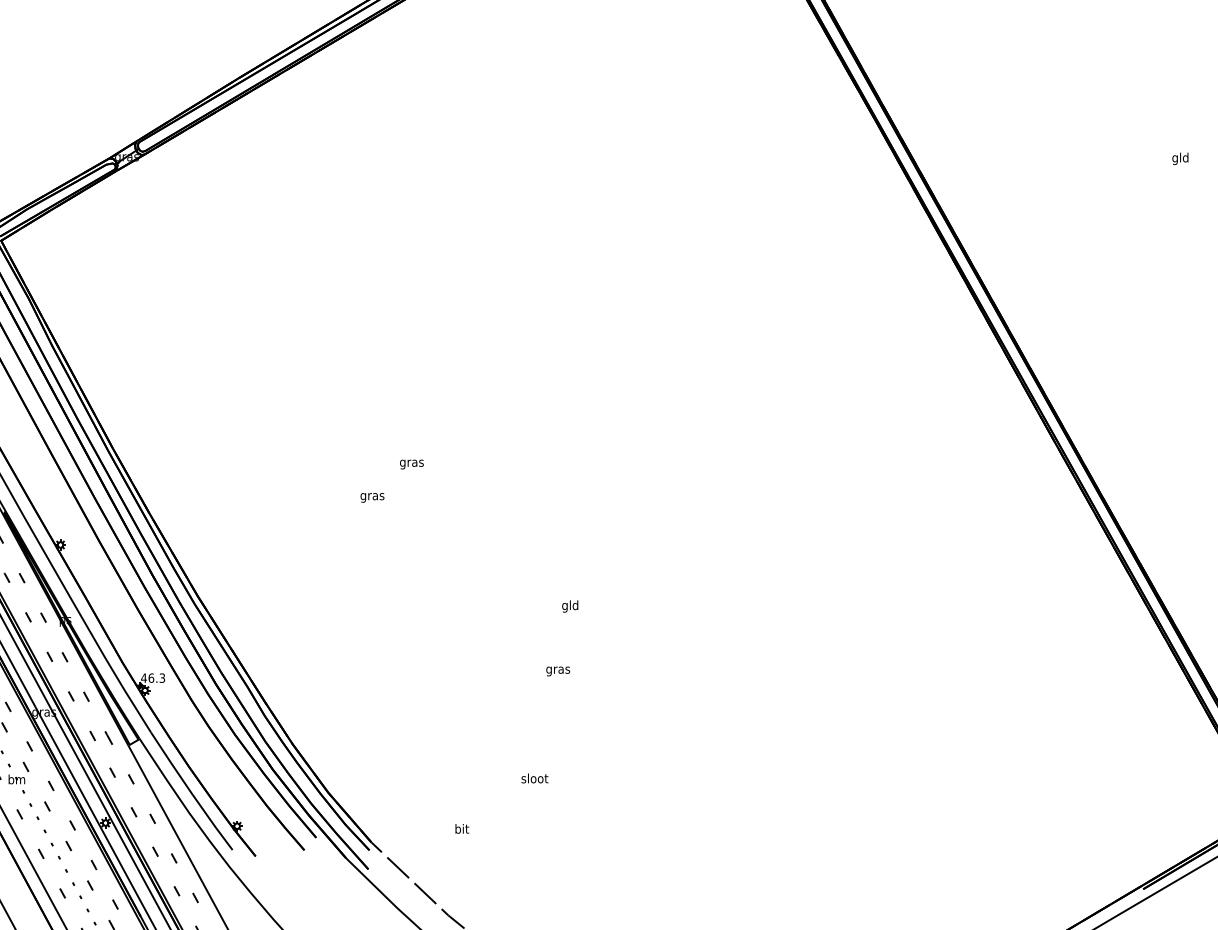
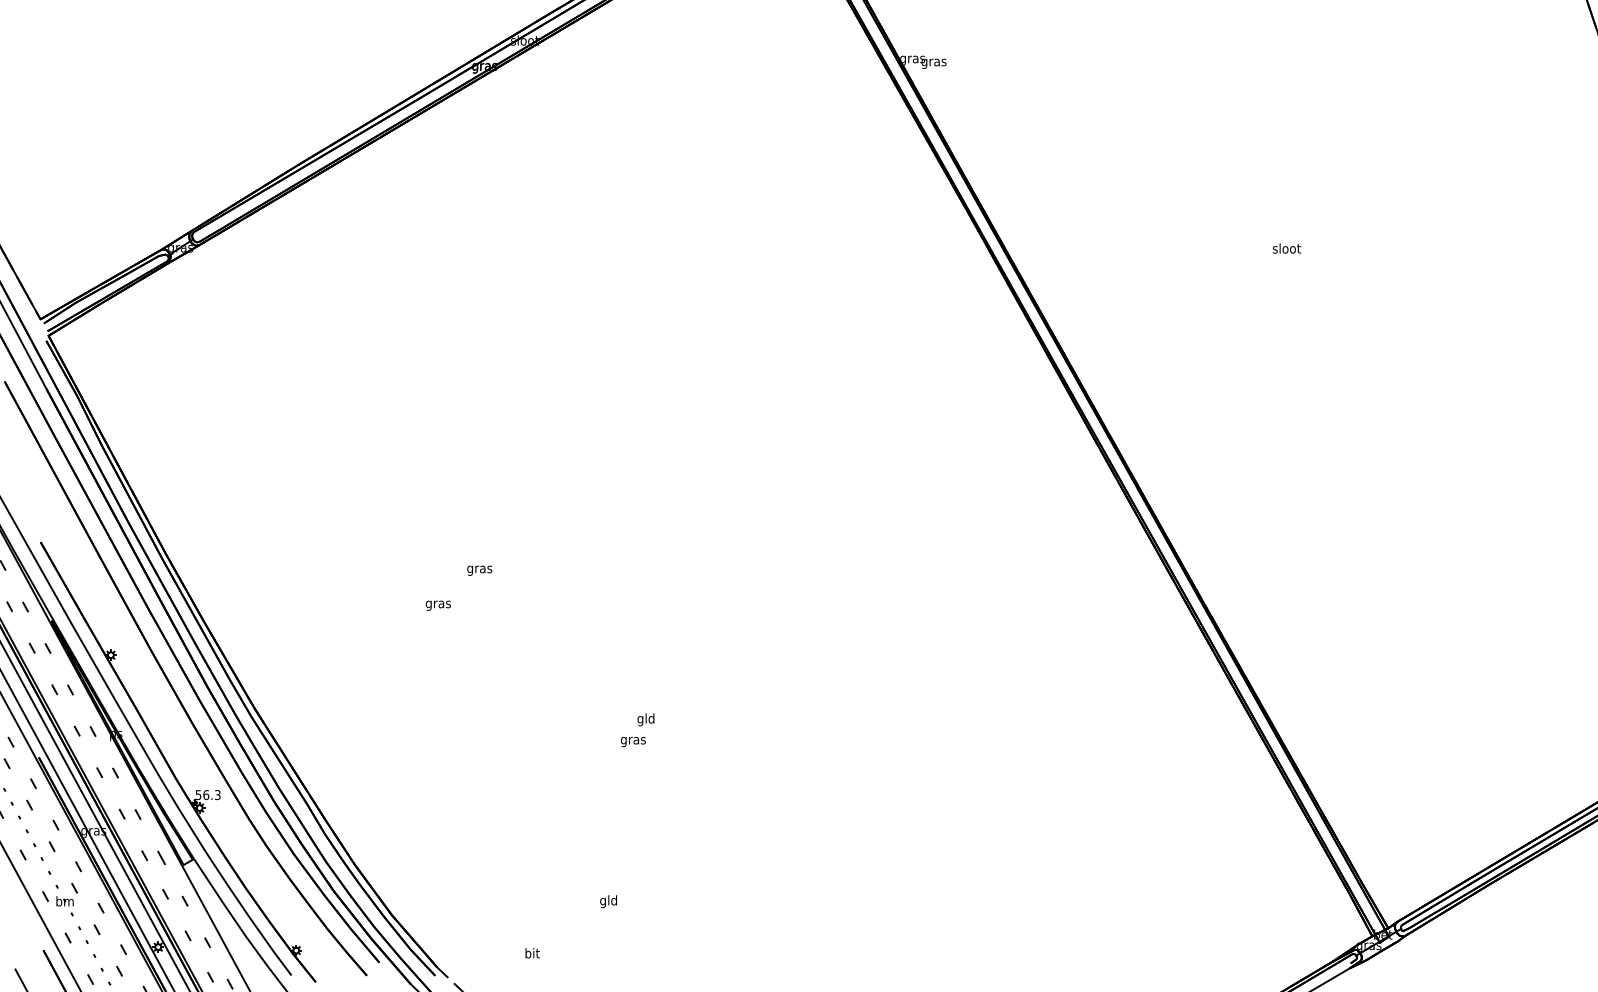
text: (1180, 158) -> (1286, 249), gld -> sloot
text: (557, 671) -> (632, 742), moved
text: (143, 678) -> (198, 795), 46.3 -> 56.3
text: (534, 779) -> (608, 901), sloot -> gld

